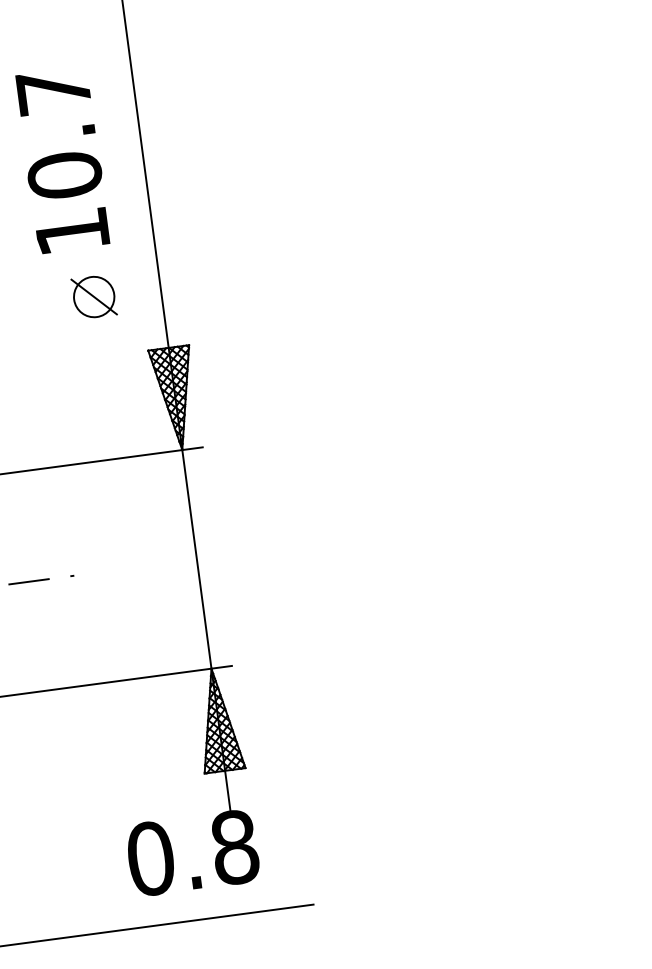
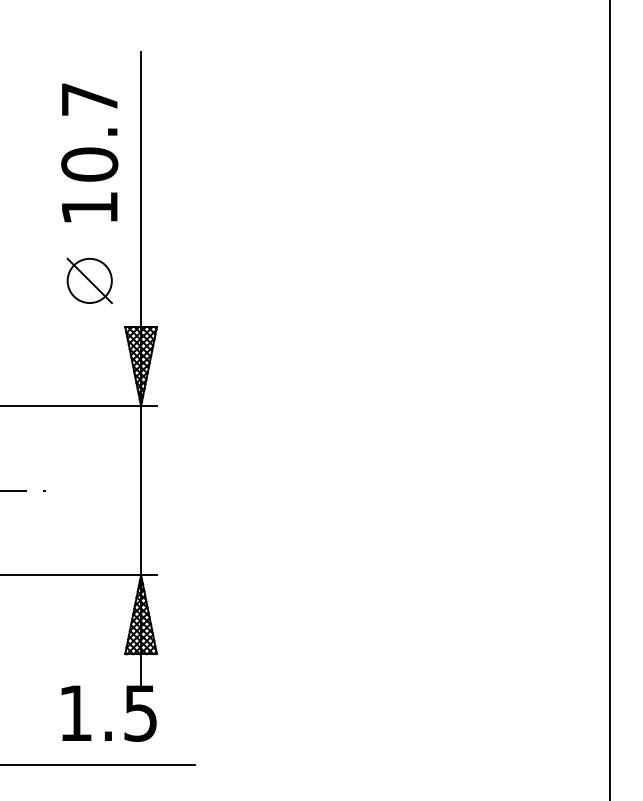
text: (62, 159) -> (89, 152), moved
part: (93, 296) -> (89, 280), size x1.43
text: (191, 852) -> (107, 712), 0.8 -> 1.5

